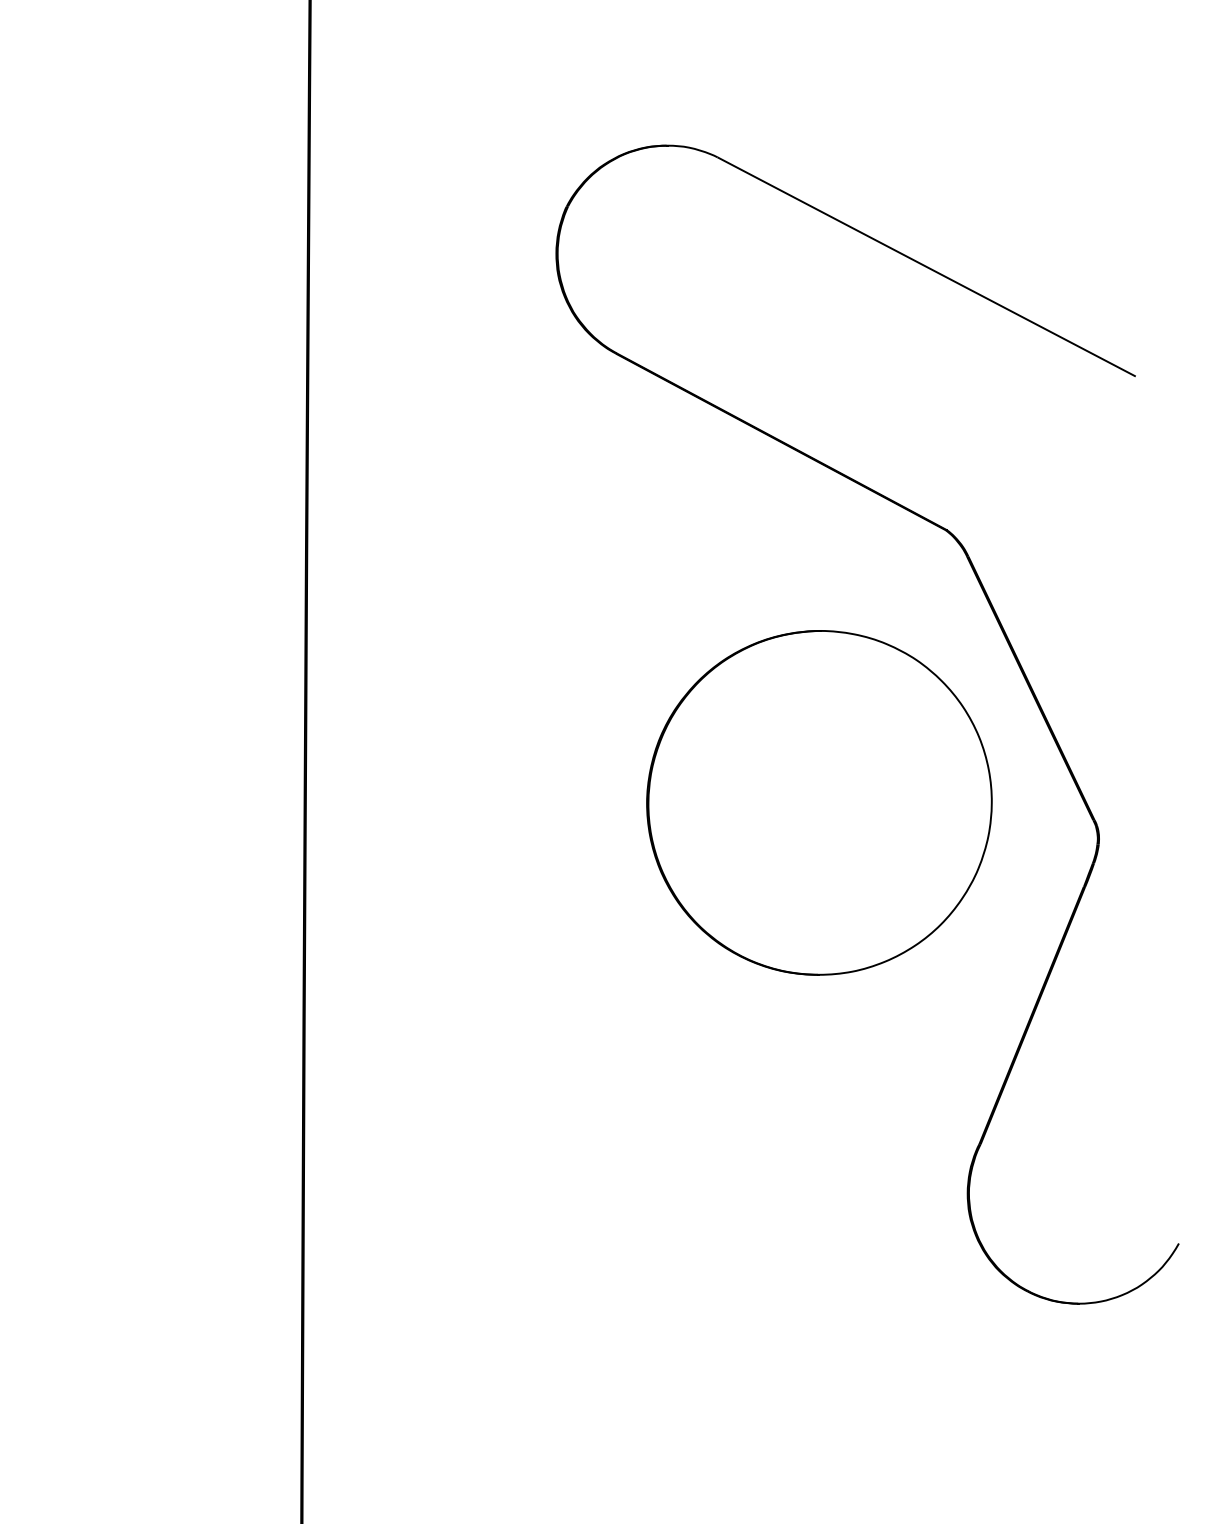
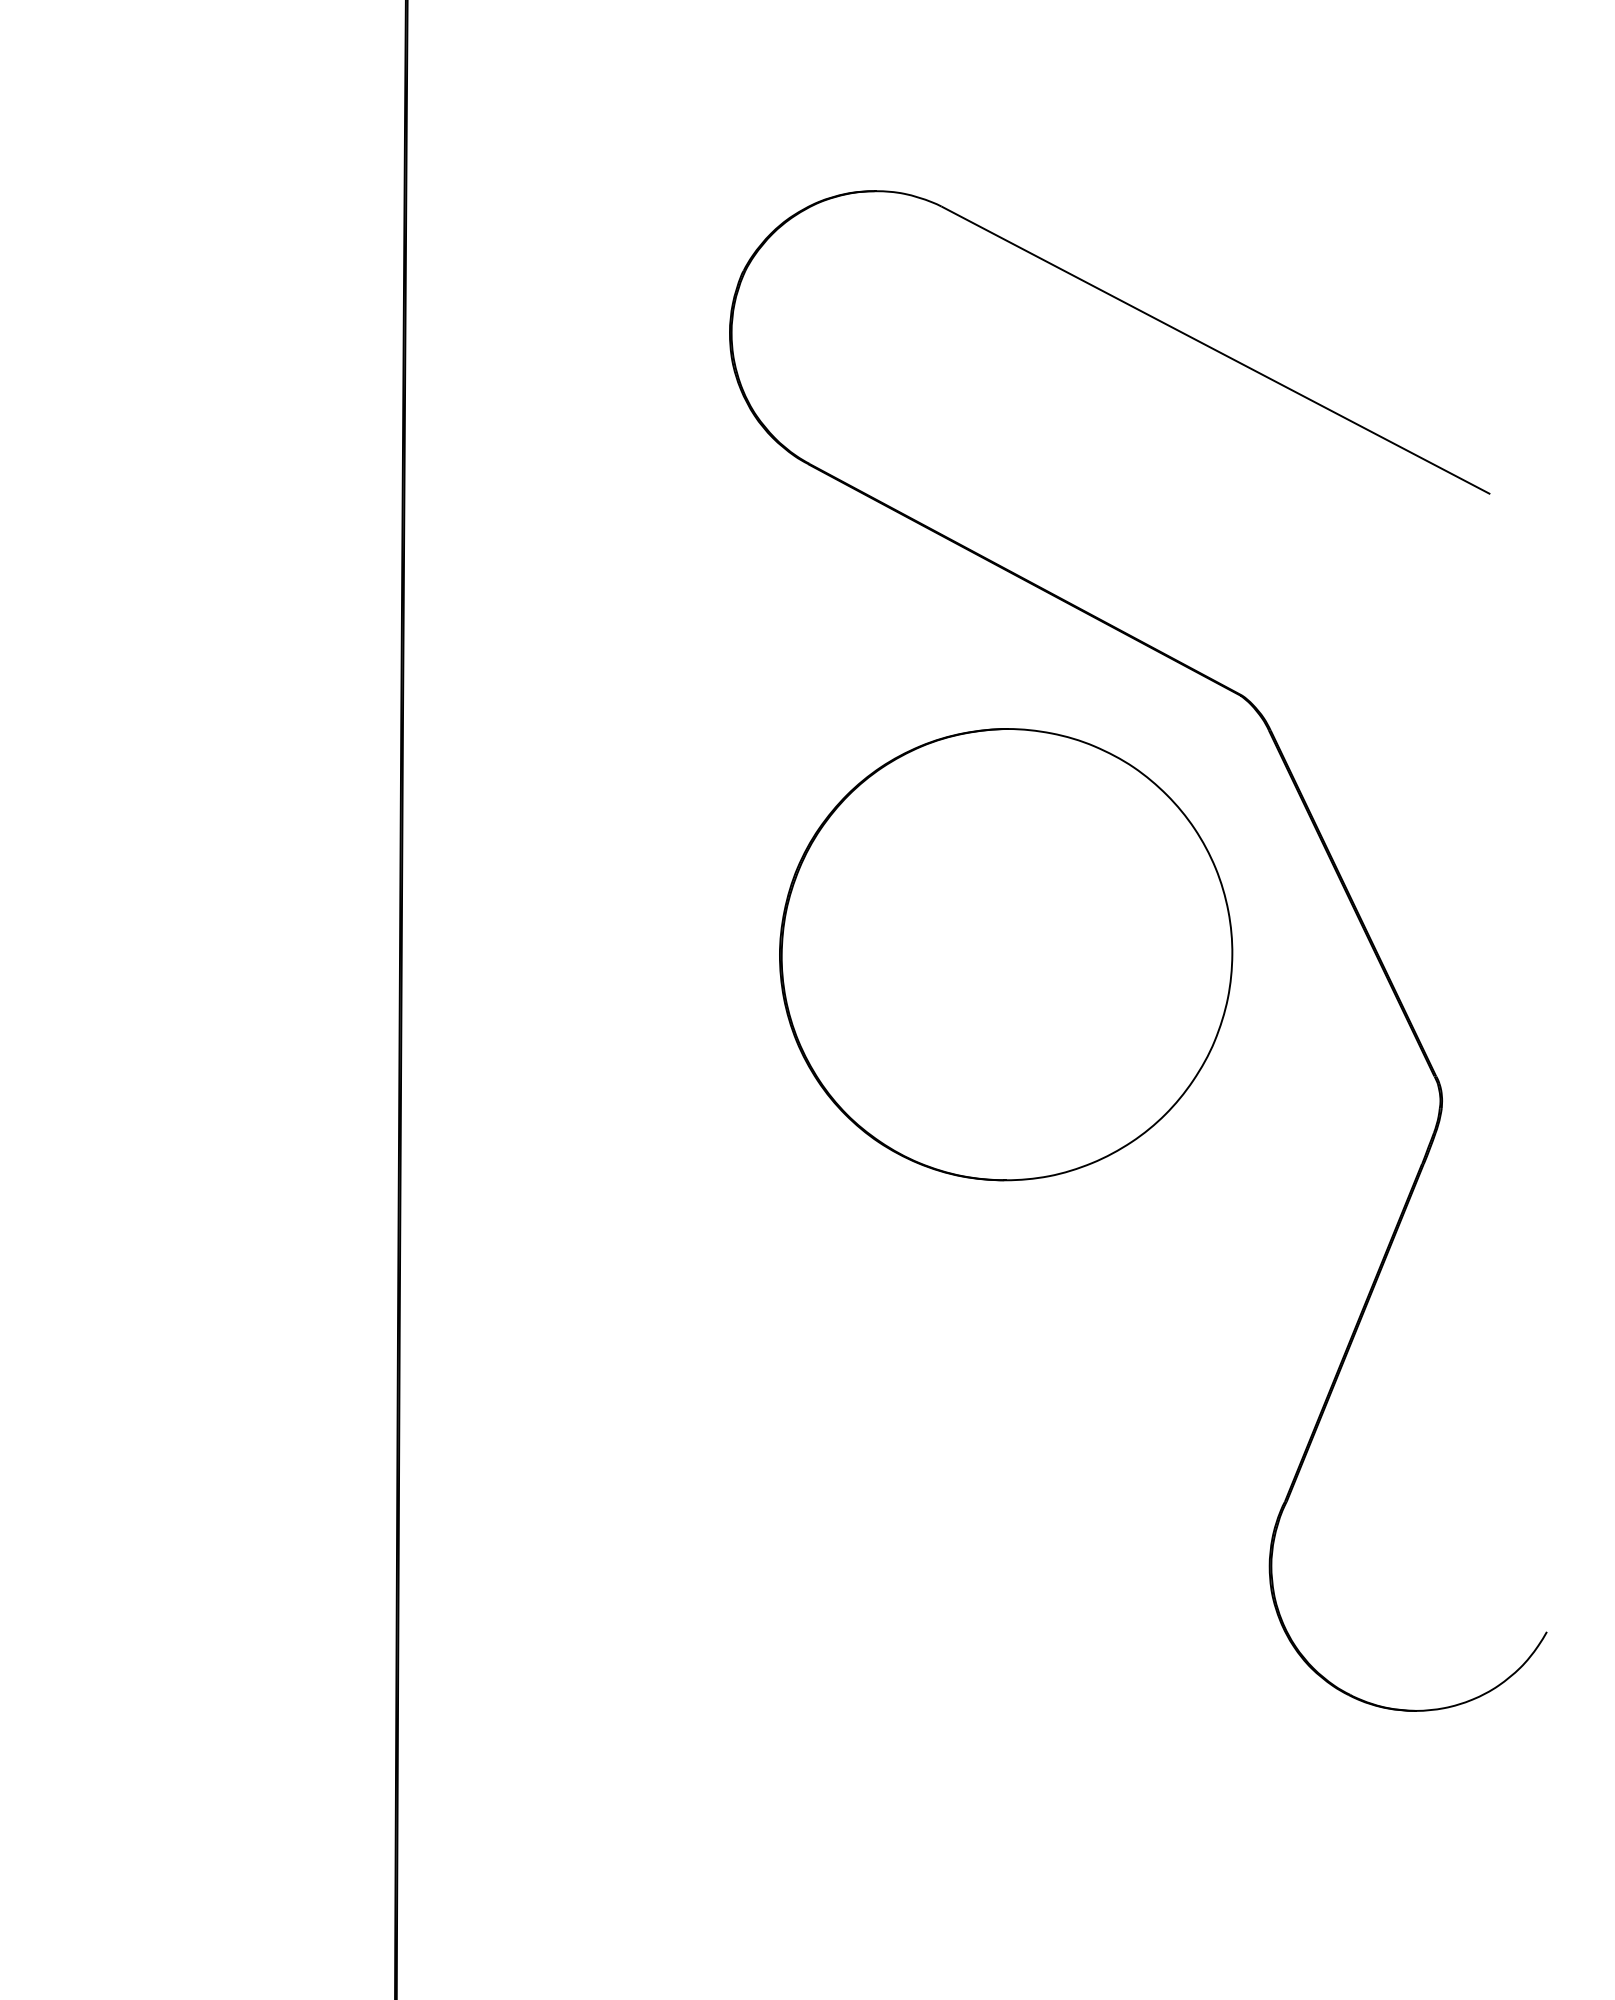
part: (819, 802) -> (1006, 954), moved

